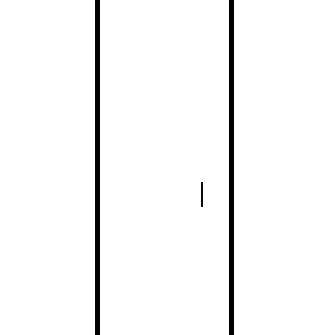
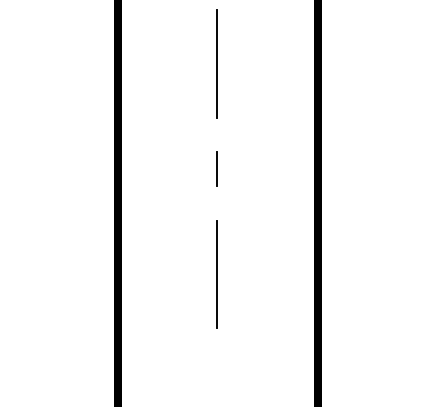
line: (163, 105) -> (216, 63), added
line: (201, 194) -> (216, 169), moved
line: (163, 247) -> (216, 274), added

